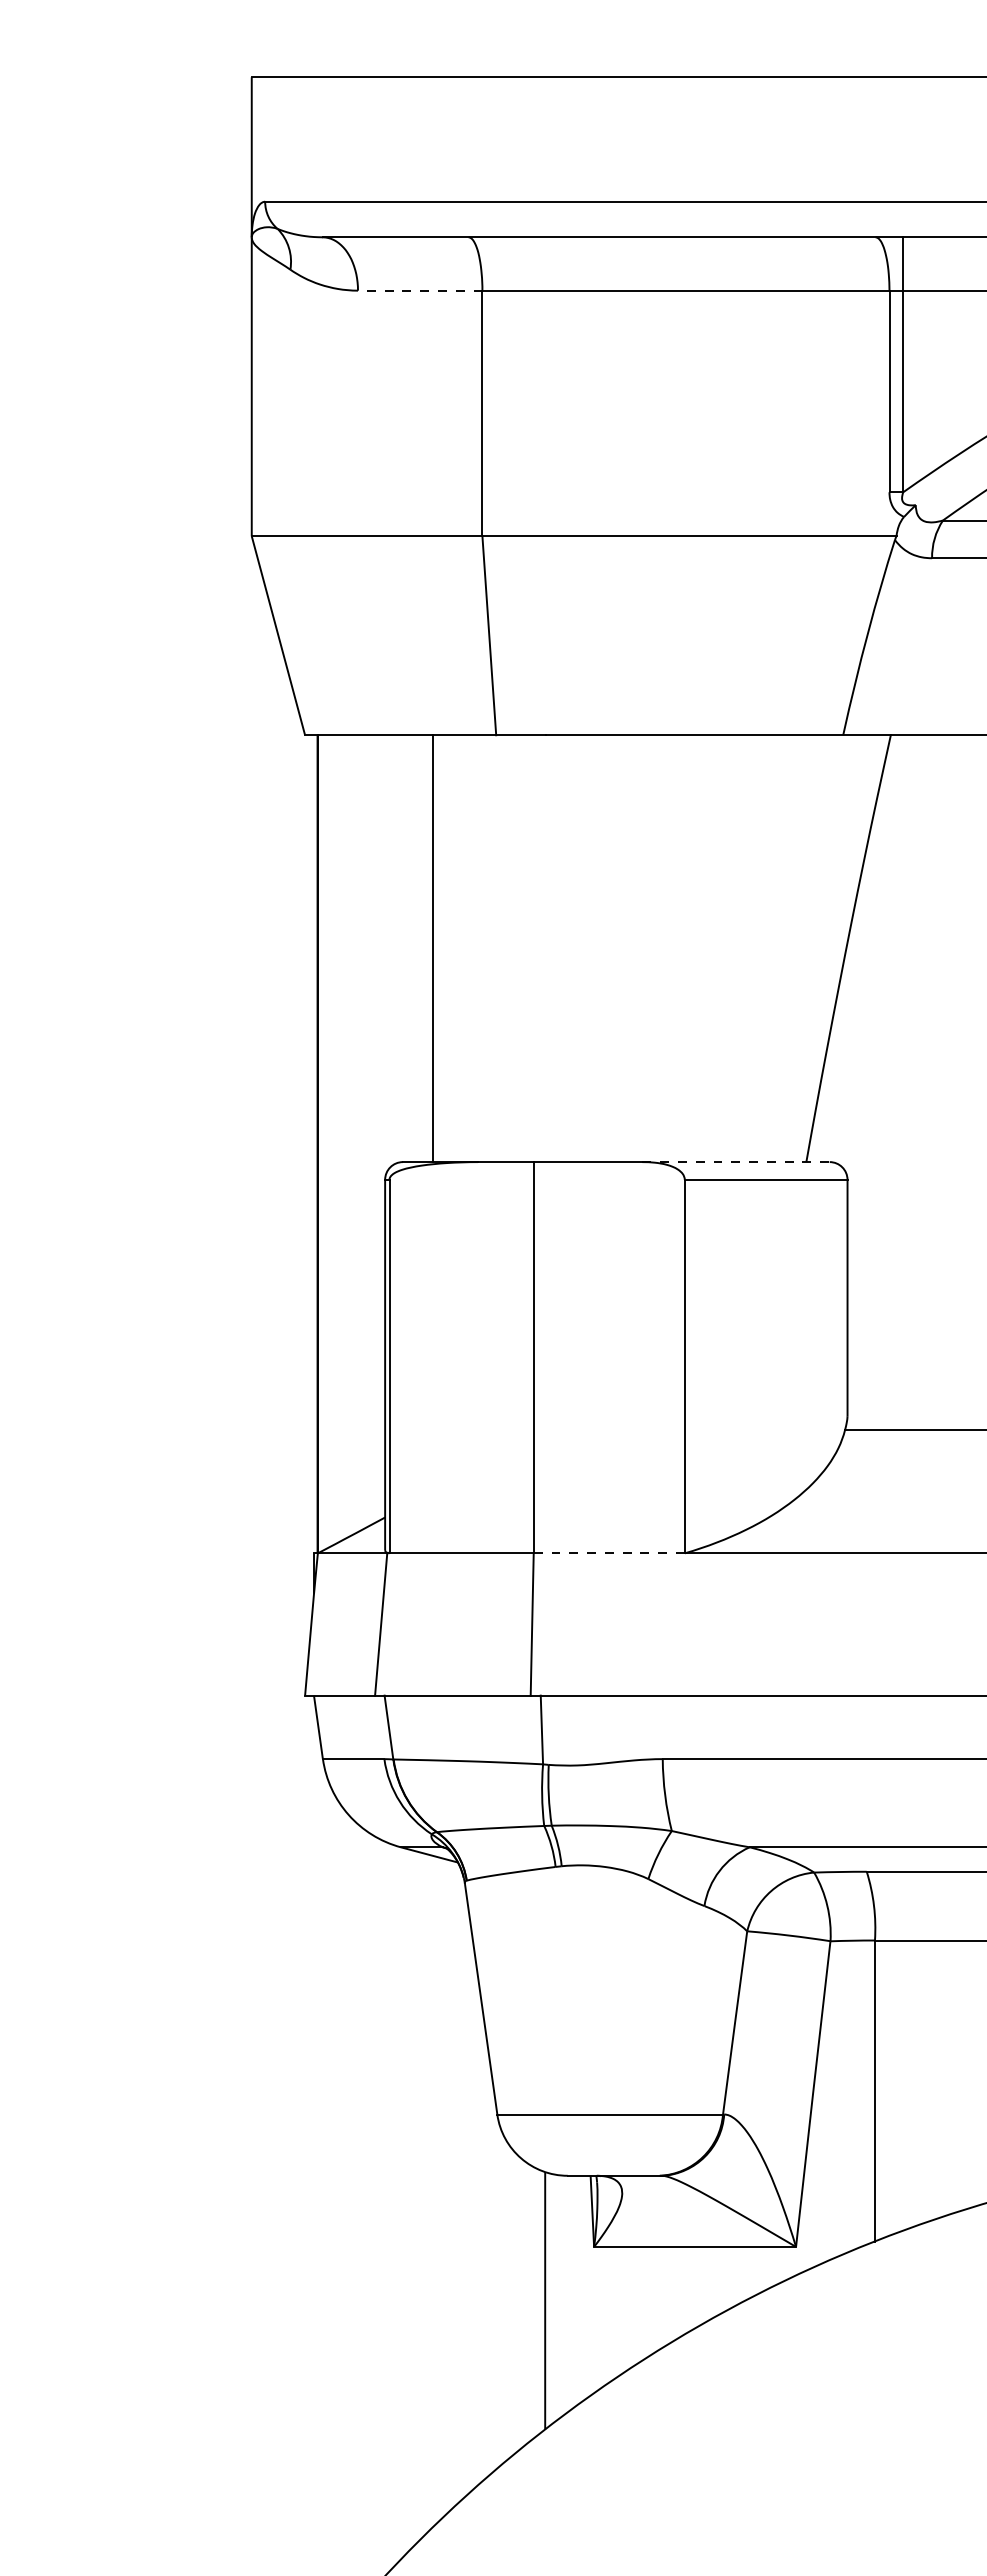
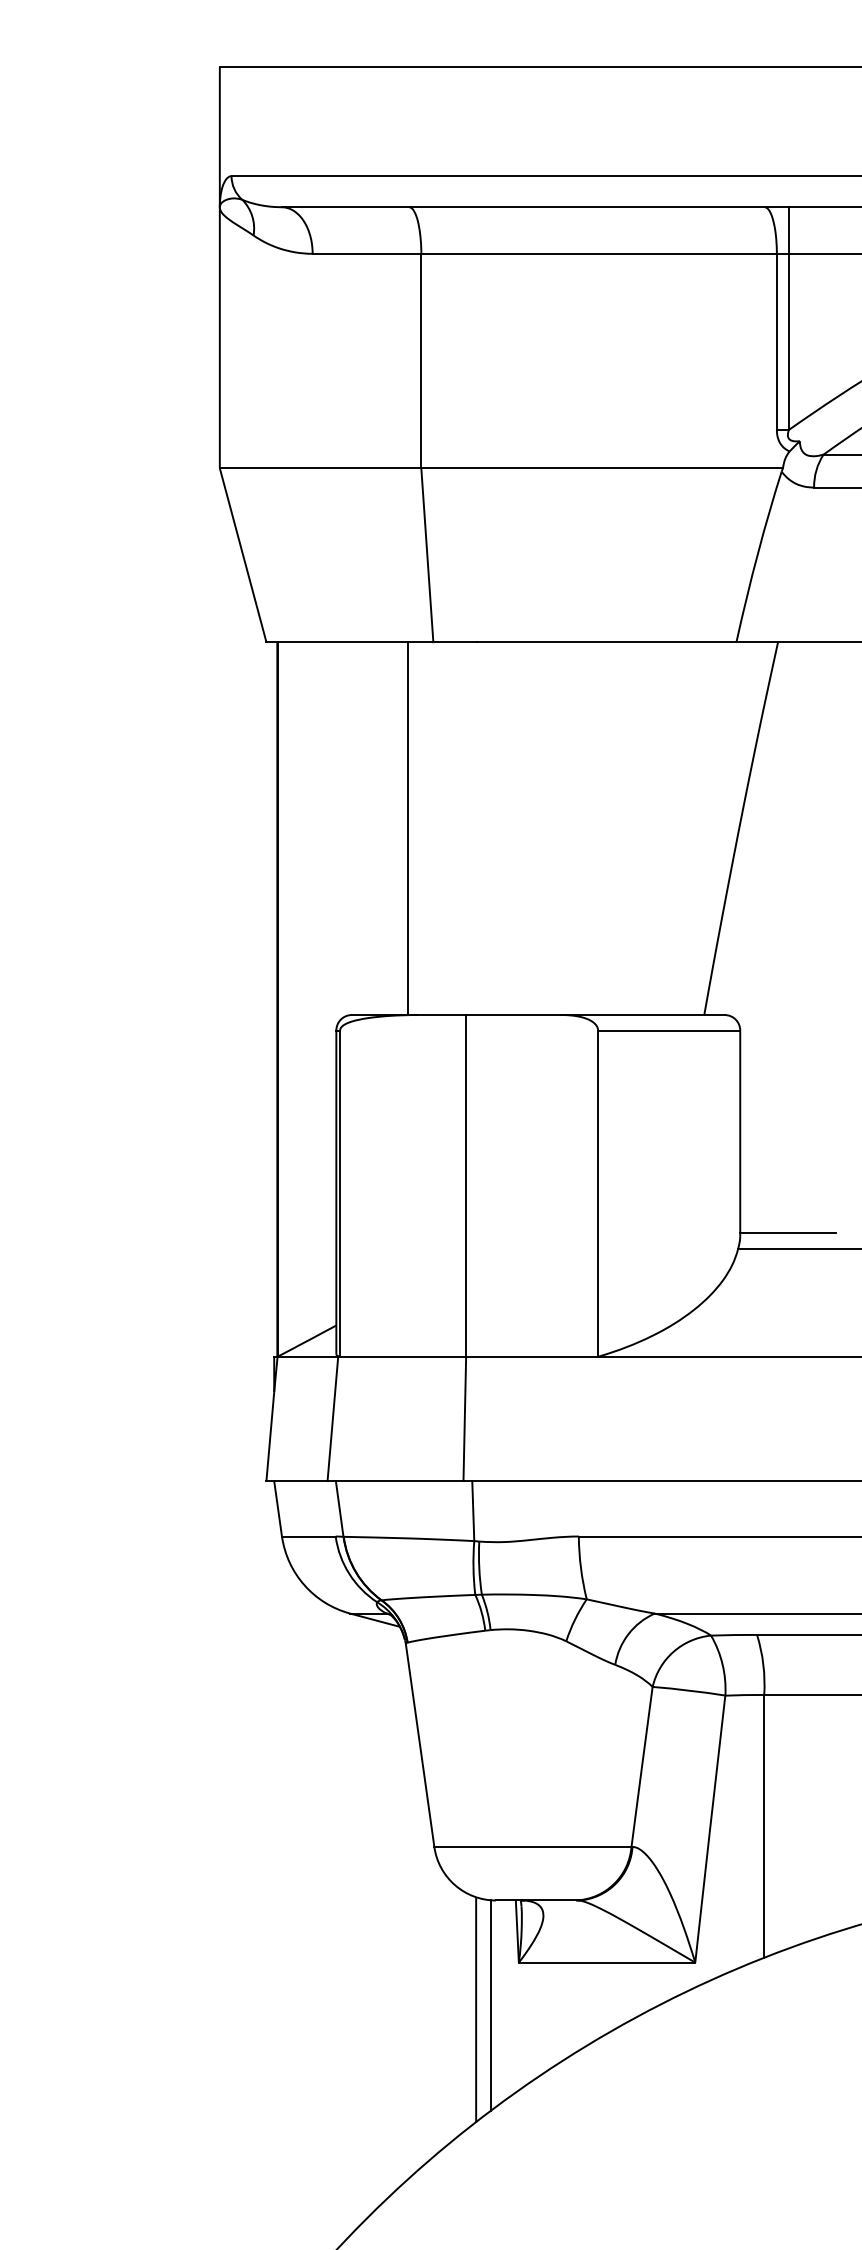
line: (419, 290) -> (366, 253), dashed -> solid
line: (432, 948) -> (408, 828), moved
line: (736, 1162) -> (643, 1015), dashed -> solid
line: (902, 1411) -> (788, 1232), added
line: (609, 1553) -> (532, 1356), dashed -> solid
line: (561, 2295) -> (490, 2005), added

